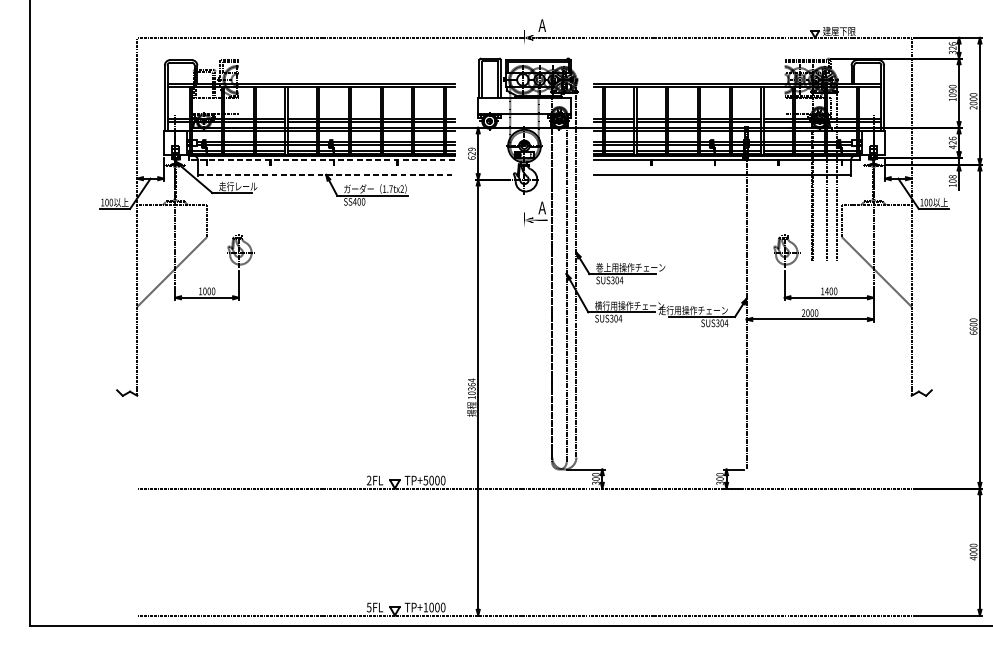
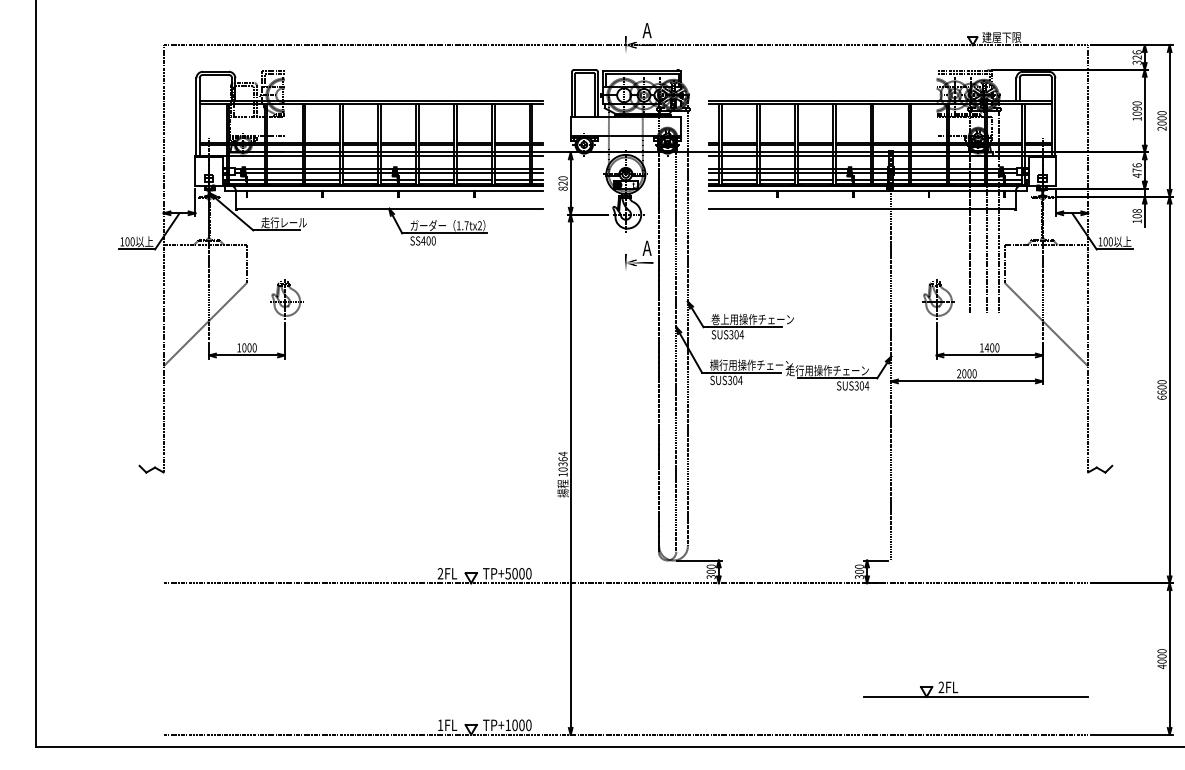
text: (952, 142) -> (1136, 170), 426 -> 476
text: (471, 153) -> (562, 183), 629 -> 820
line: (321, 160) -> (383, 191), dashed -> solid
line: (326, 174) -> (389, 208), dashed -> solid
part: (817, 583) -> (975, 696), added
text: (369, 607) -> (440, 725), 5FL -> 1FL

